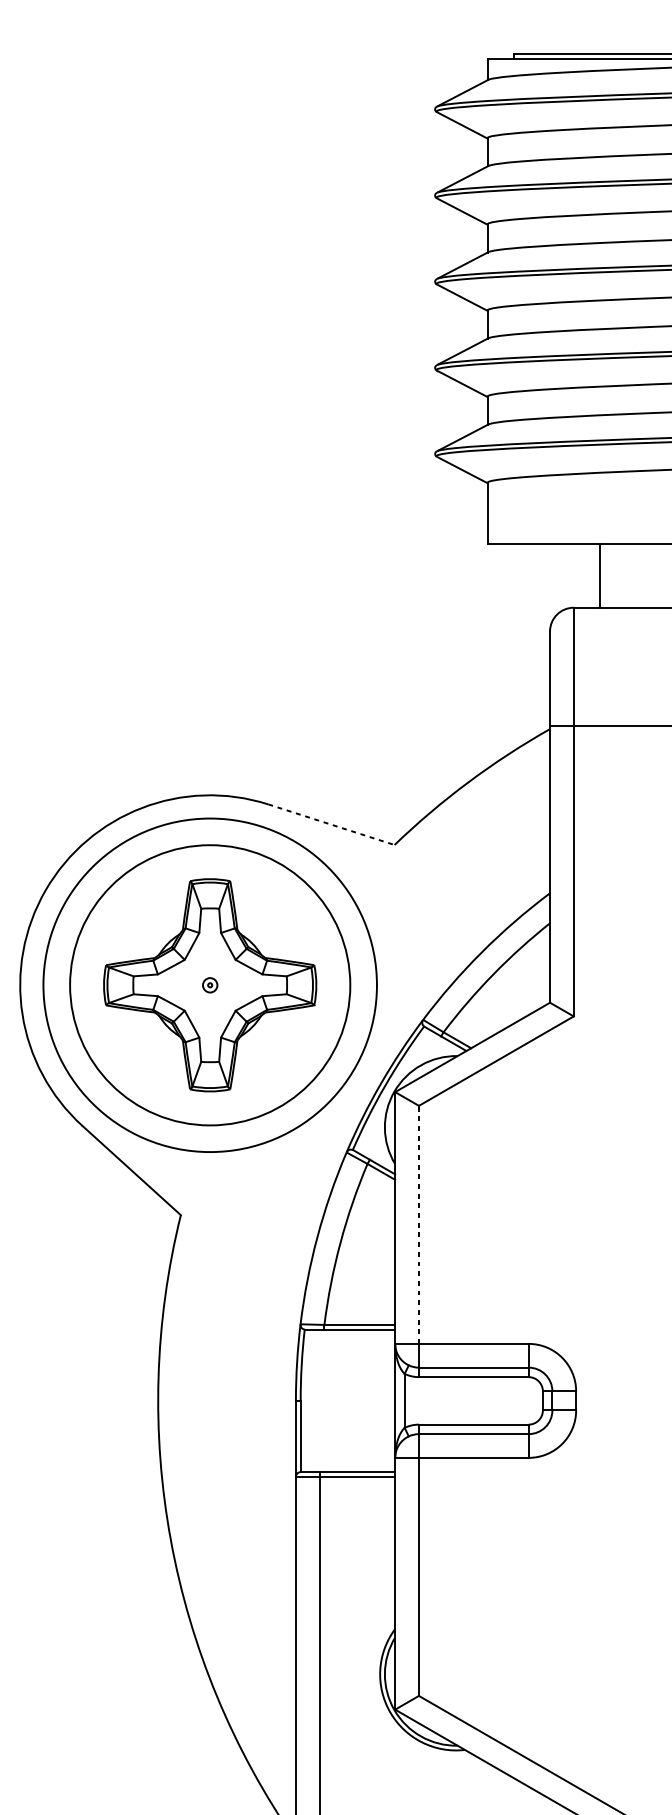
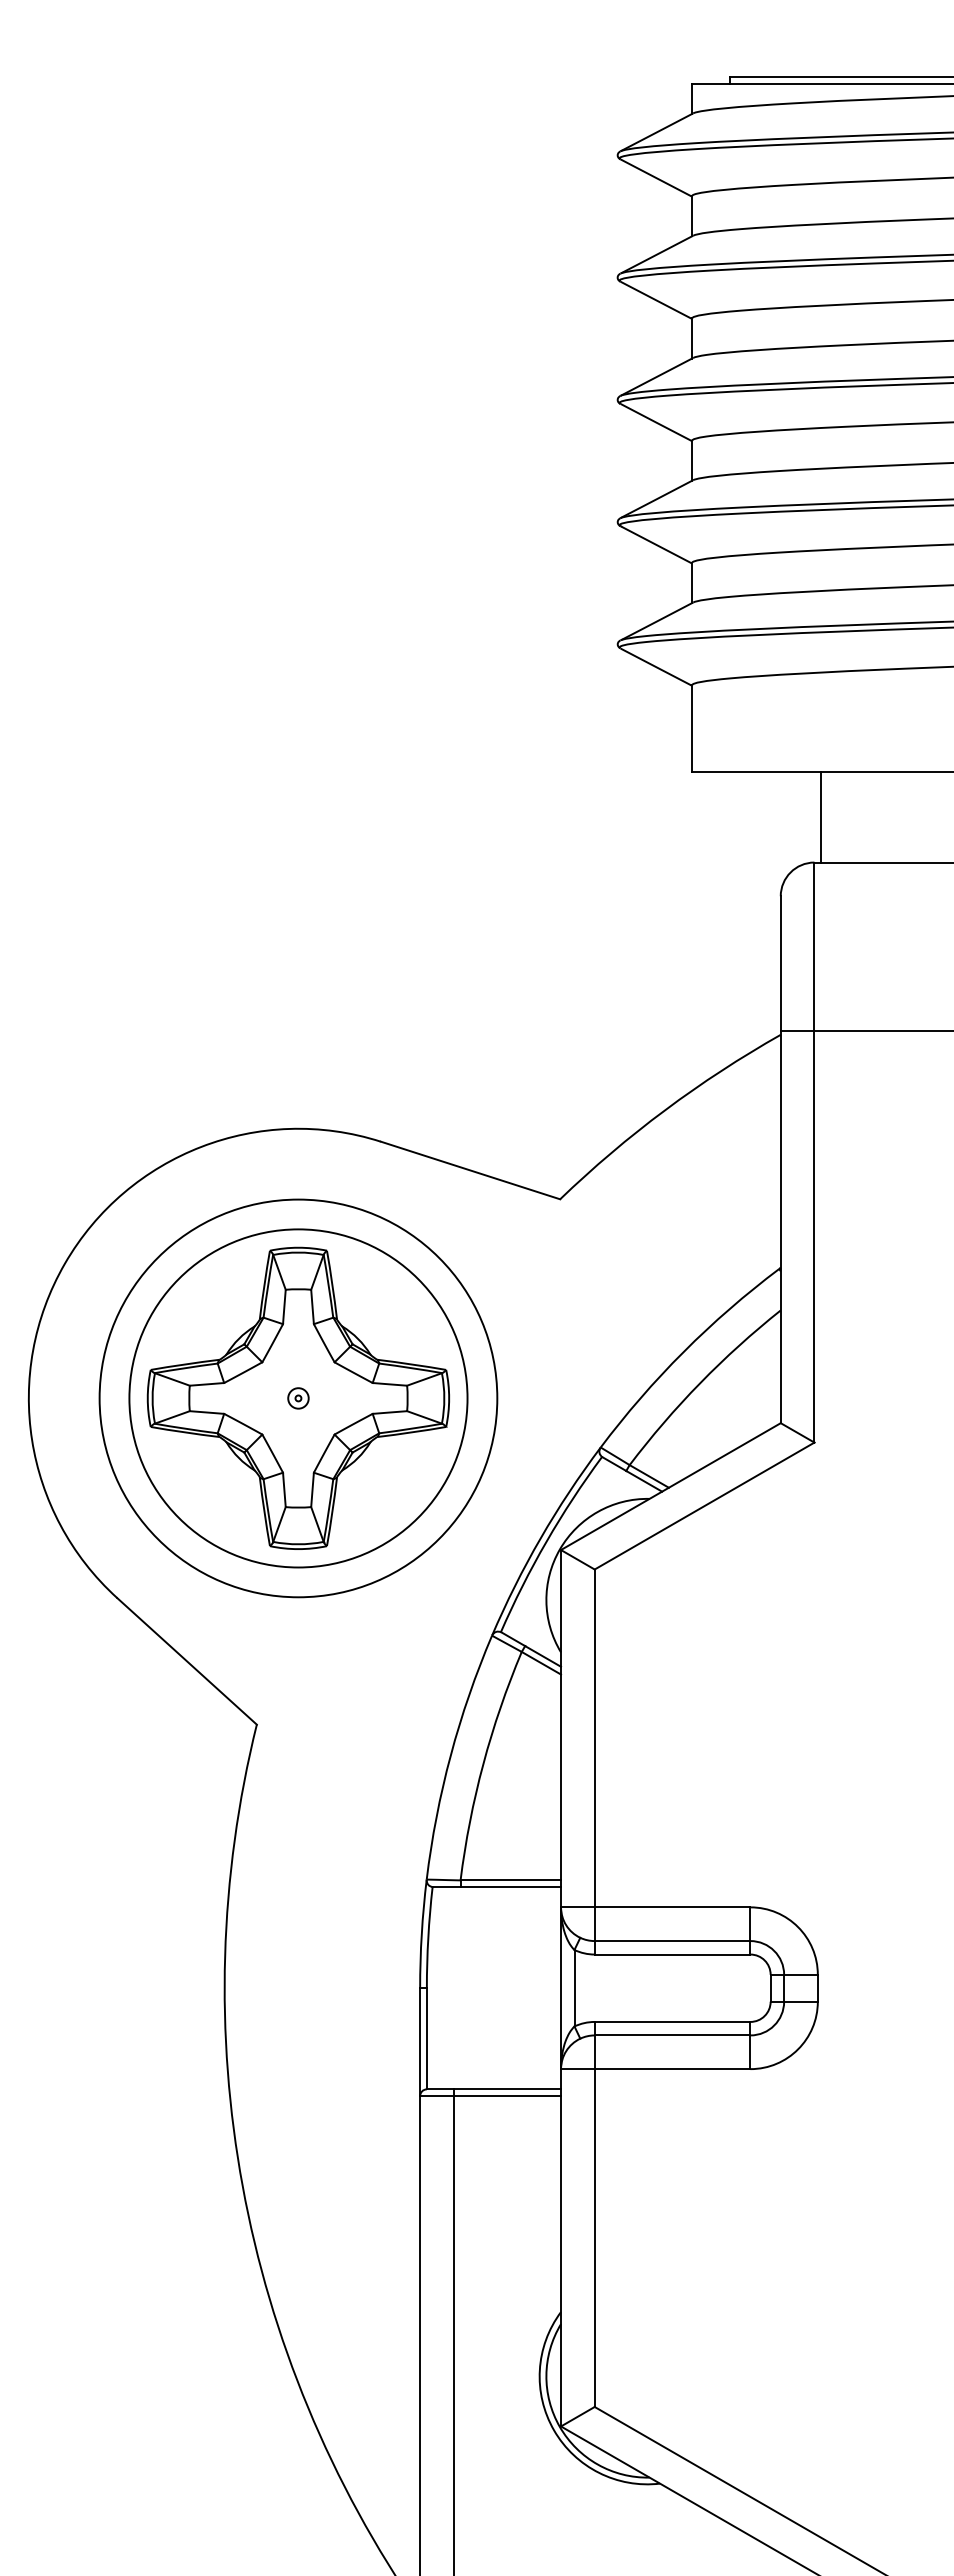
line: (599, 575) -> (821, 816), moved
line: (332, 824) -> (471, 1170), dashed -> solid
circle: (210, 985) -> (298, 1398), size x0.71
line: (418, 1224) -> (594, 1738), dashed -> solid

